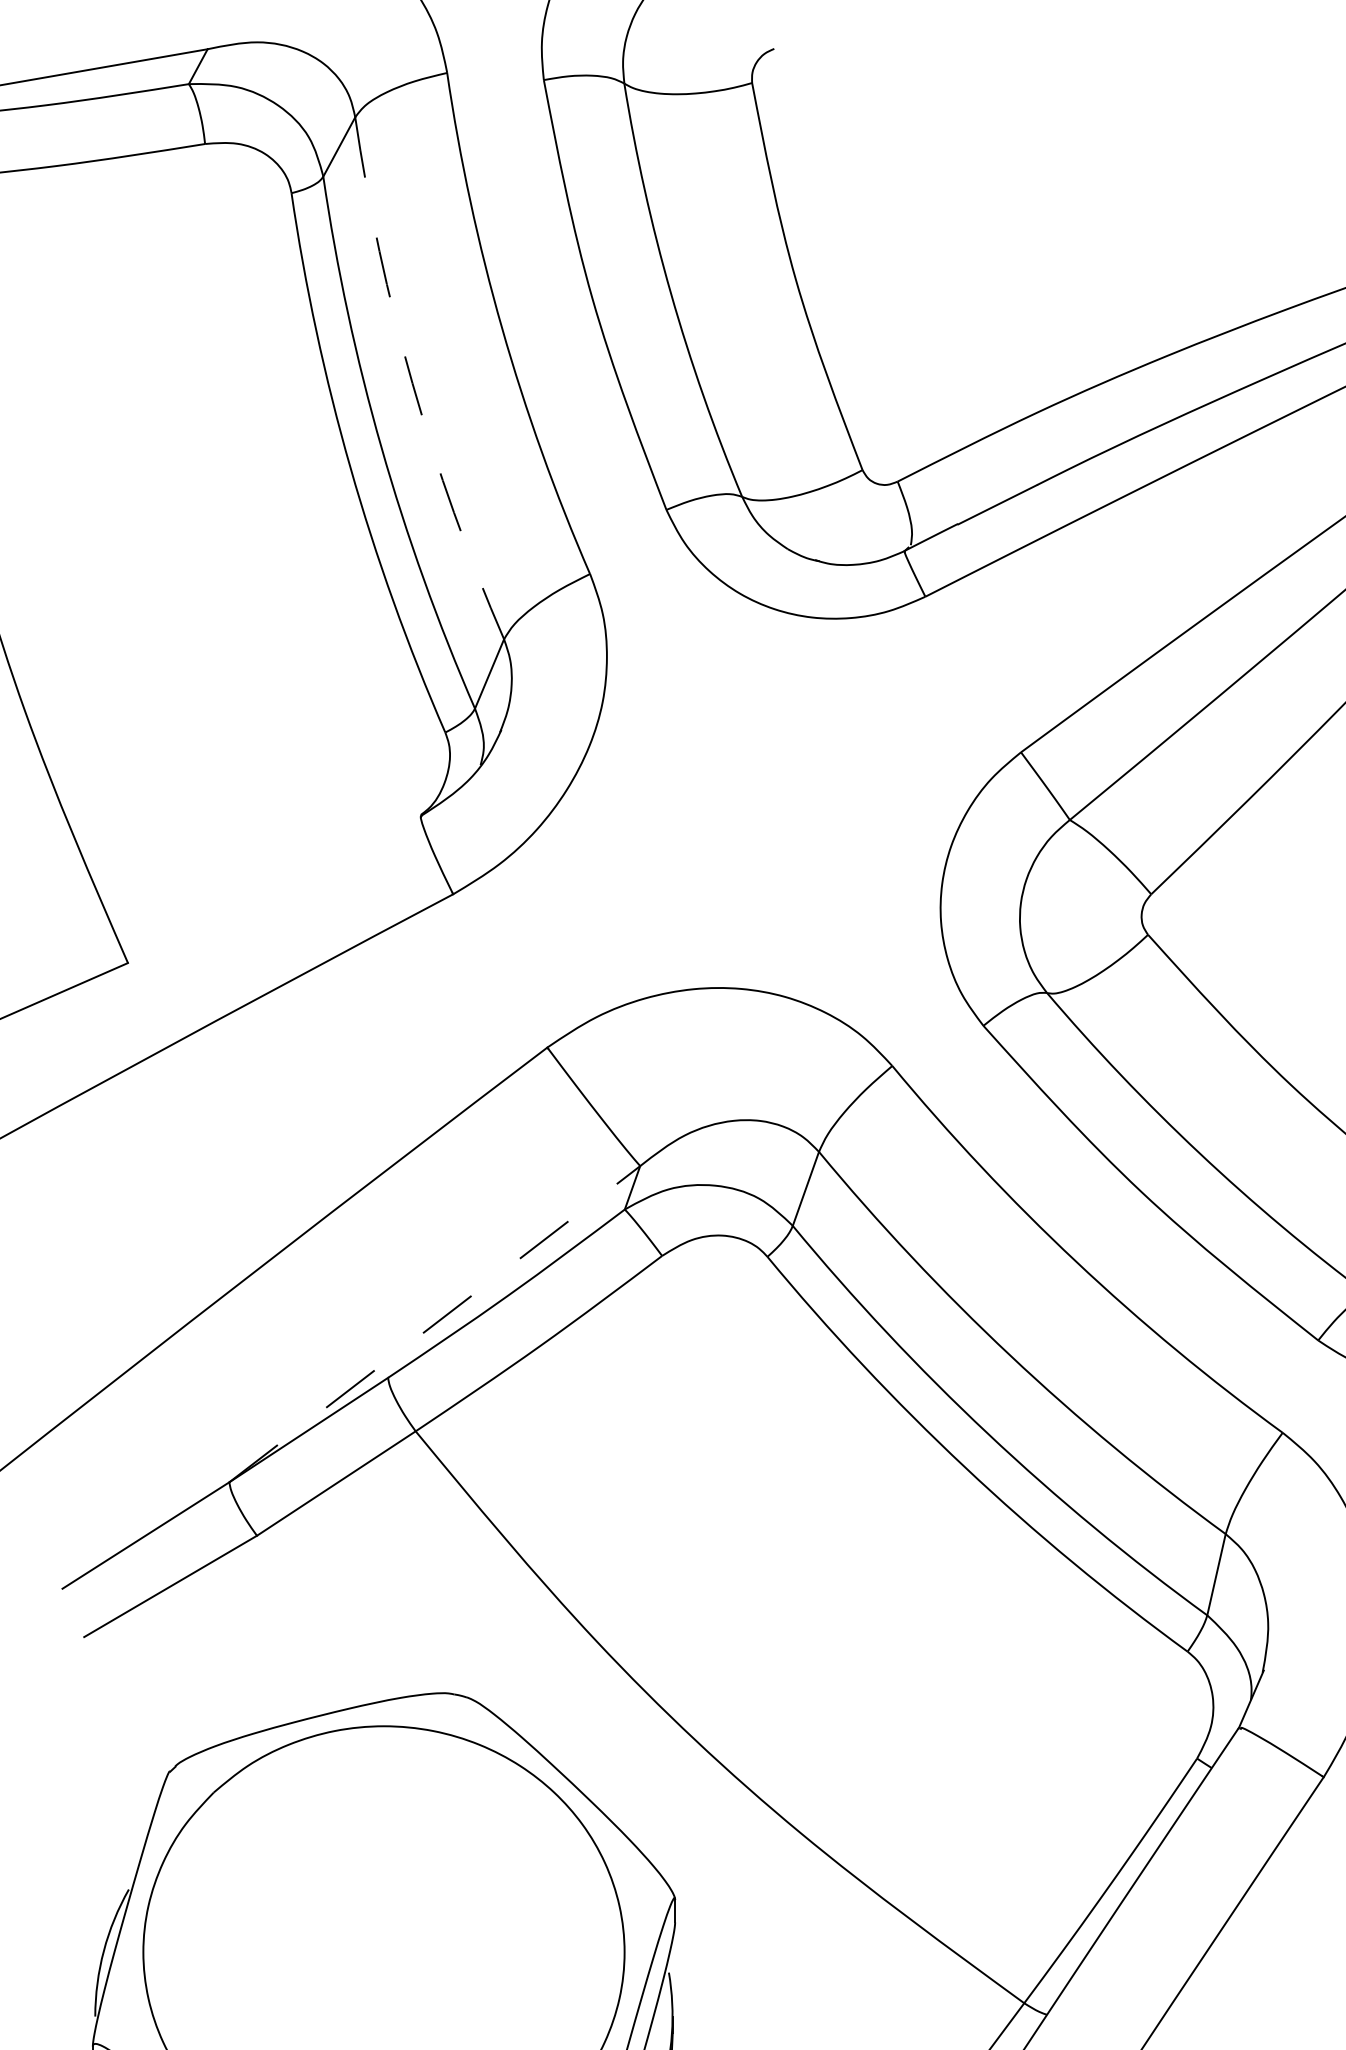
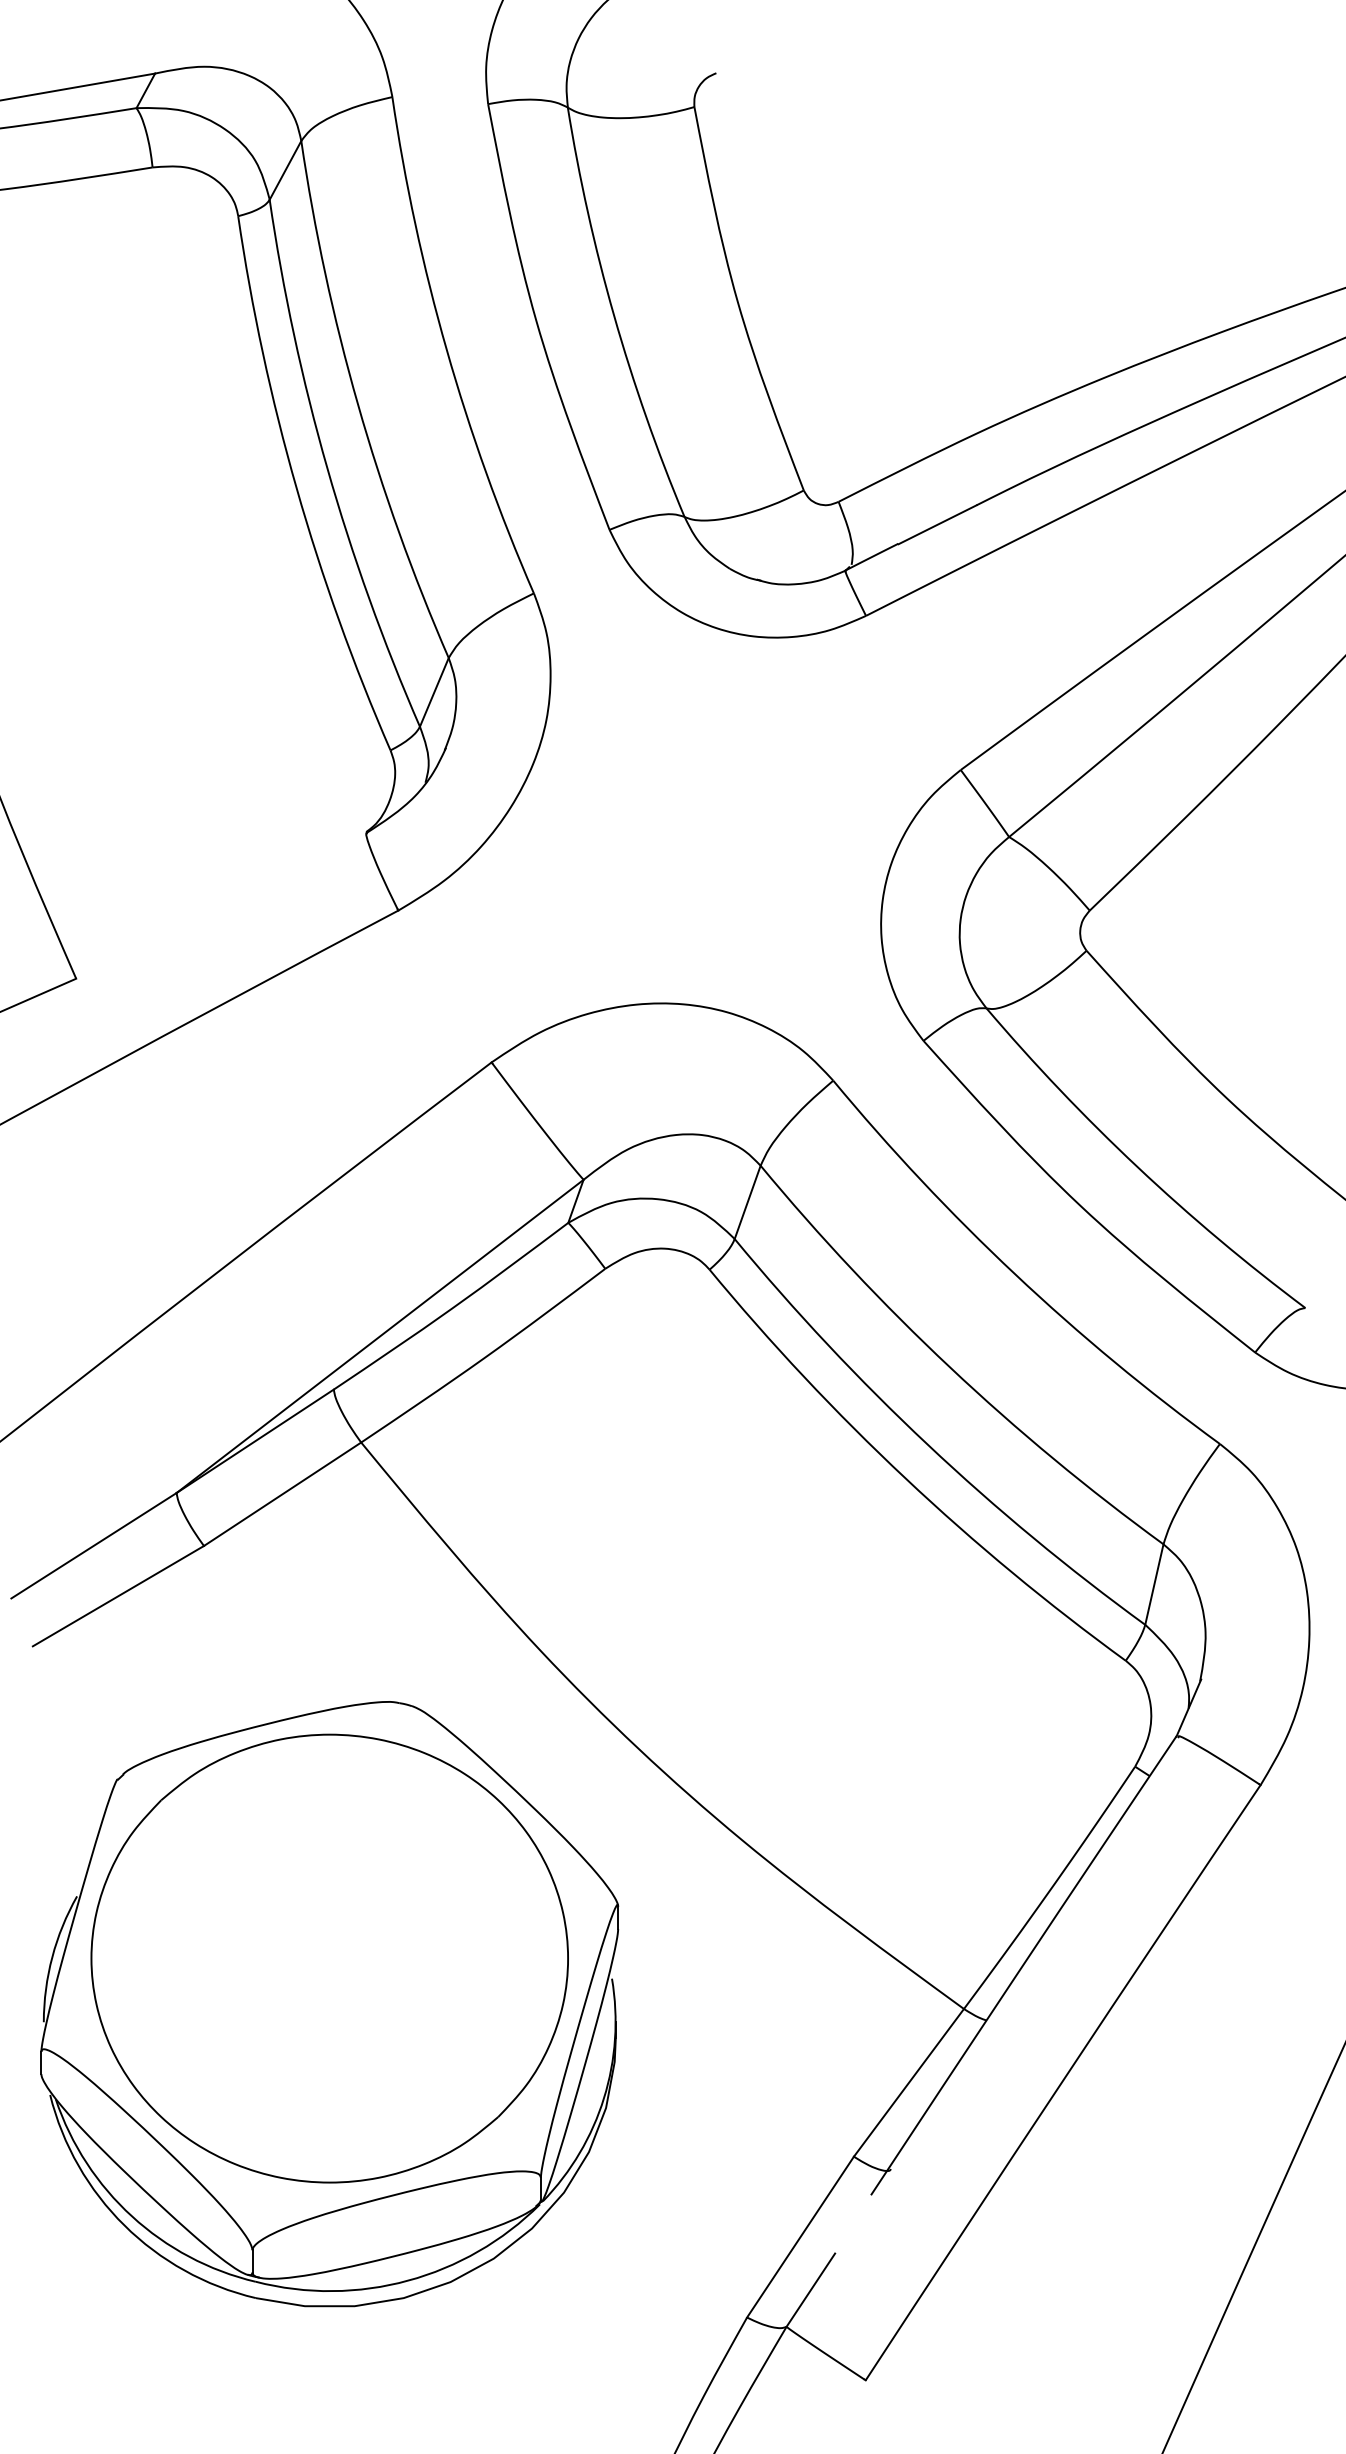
arc: (411, 383) -> (357, 404), dashed -> solid
line: (435, 1324) -> (380, 1336), dashed -> solid

